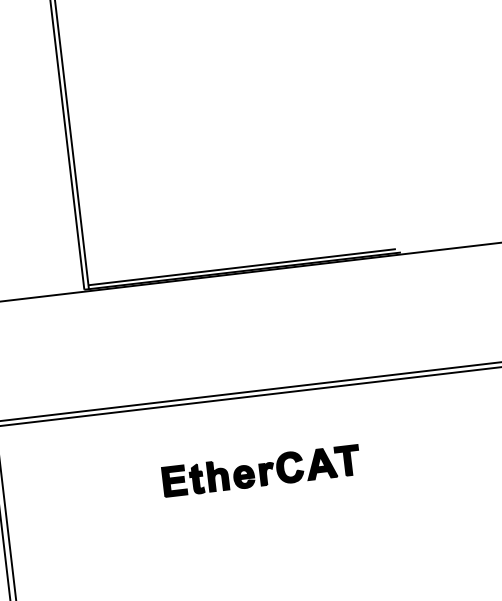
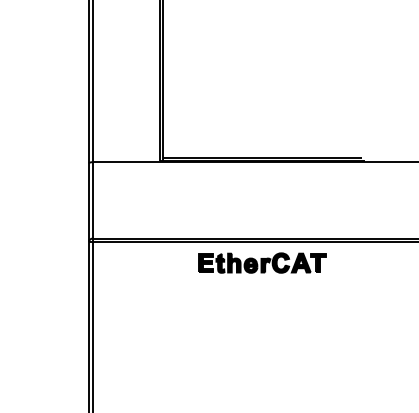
part: (261, 470) -> (262, 262), moved

